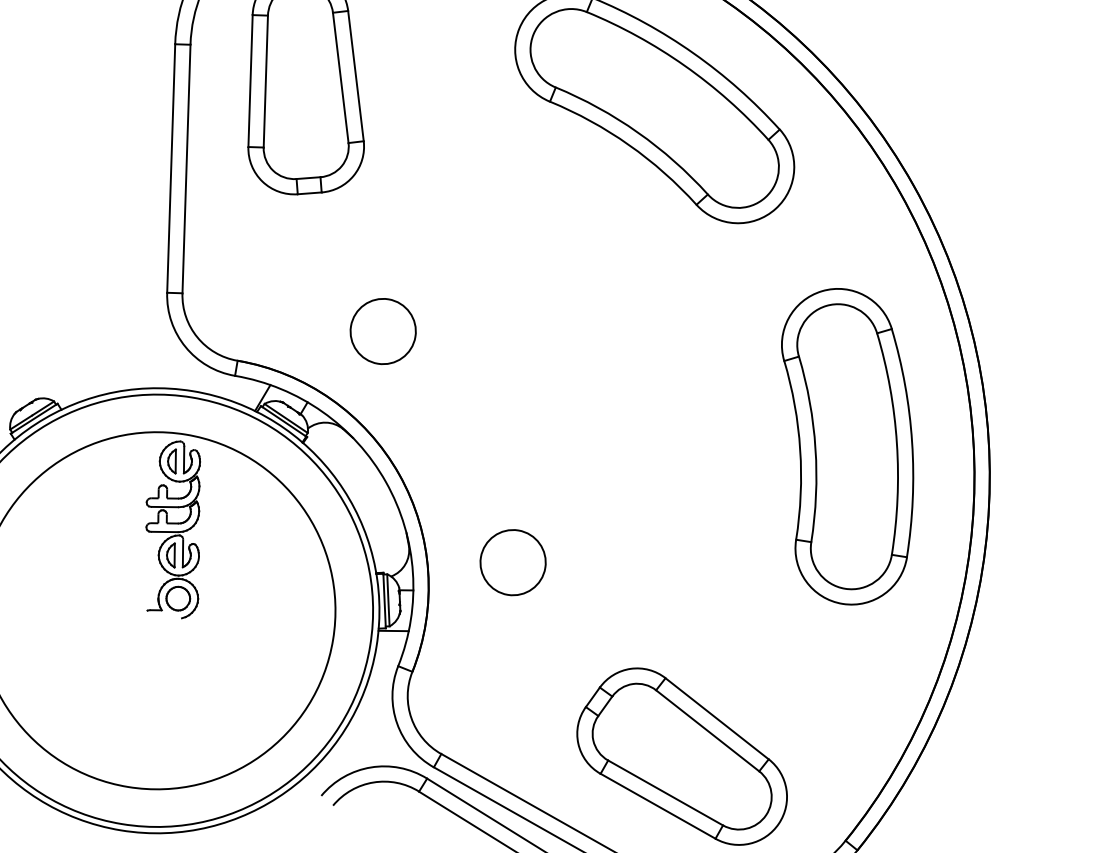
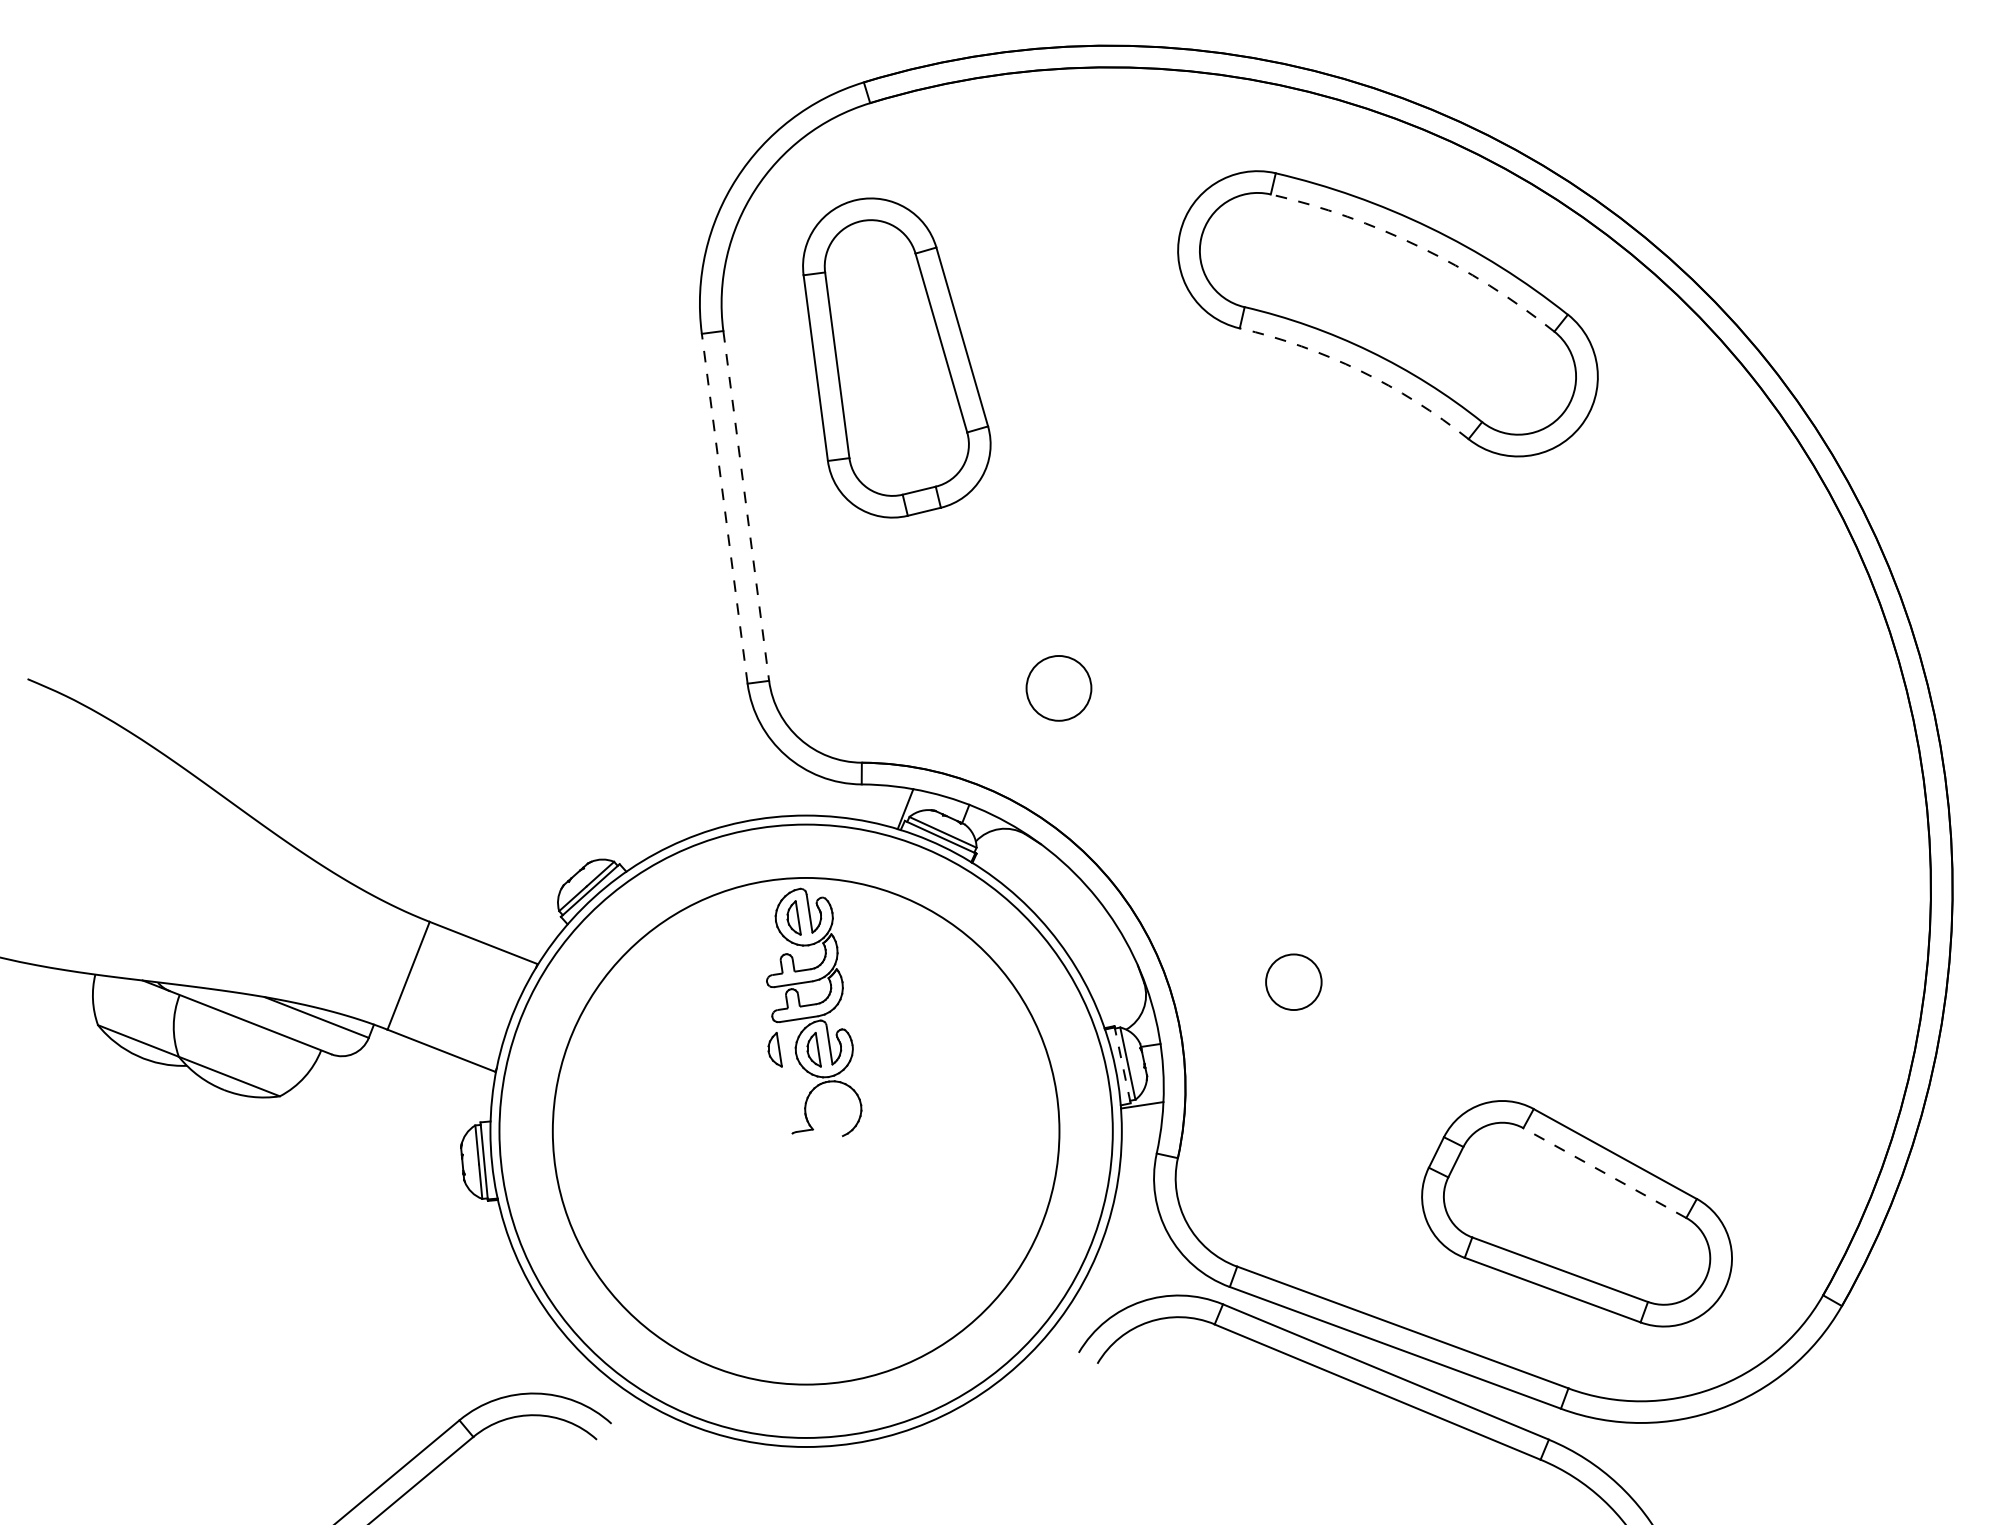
arc: (684, 66) -> (1420, 247), solid -> dashed
arc: (629, 144) -> (1360, 370), solid -> dashed
line: (171, 168) -> (724, 508), solid -> dashed
line: (186, 169) -> (746, 506), solid -> dashed
circle: (382, 331) -> (1058, 688), size x0.7
part: (844, 446) -> (1731, 743), removed
part: (144, 550) -> (774, 1049), added
circle: (512, 562) -> (1293, 981), size x0.6
part: (177, 598) -> (832, 1109), removed
line: (384, 601) -> (1122, 1065), solid -> dashed
line: (707, 730) -> (1604, 1172), solid -> dashed

